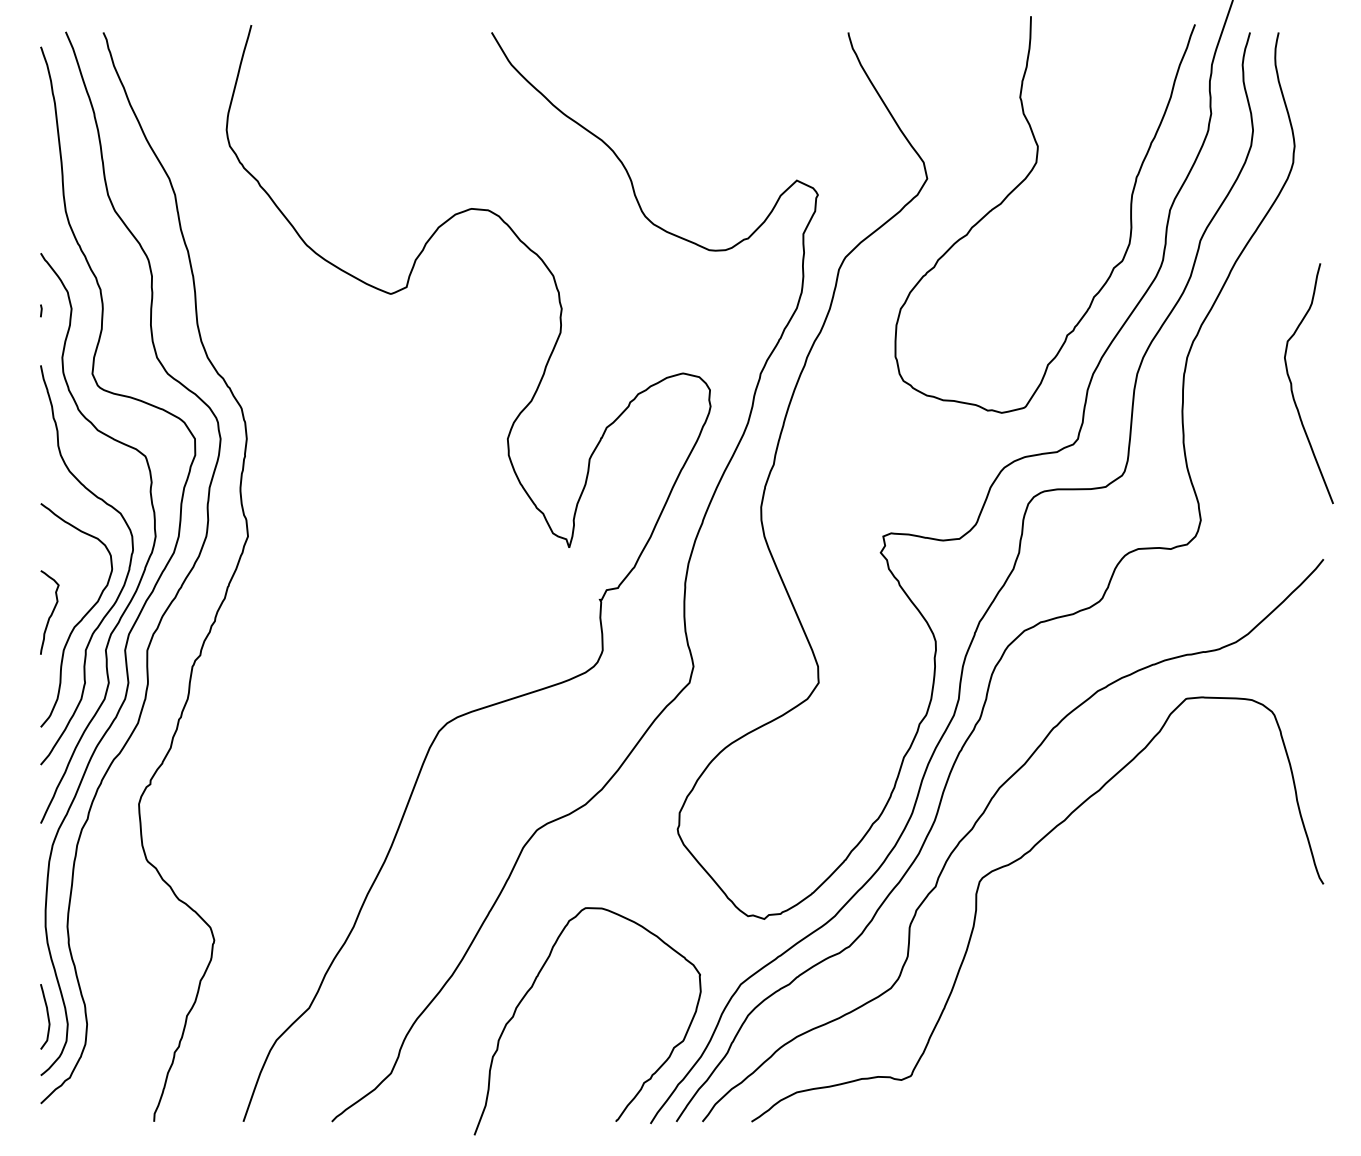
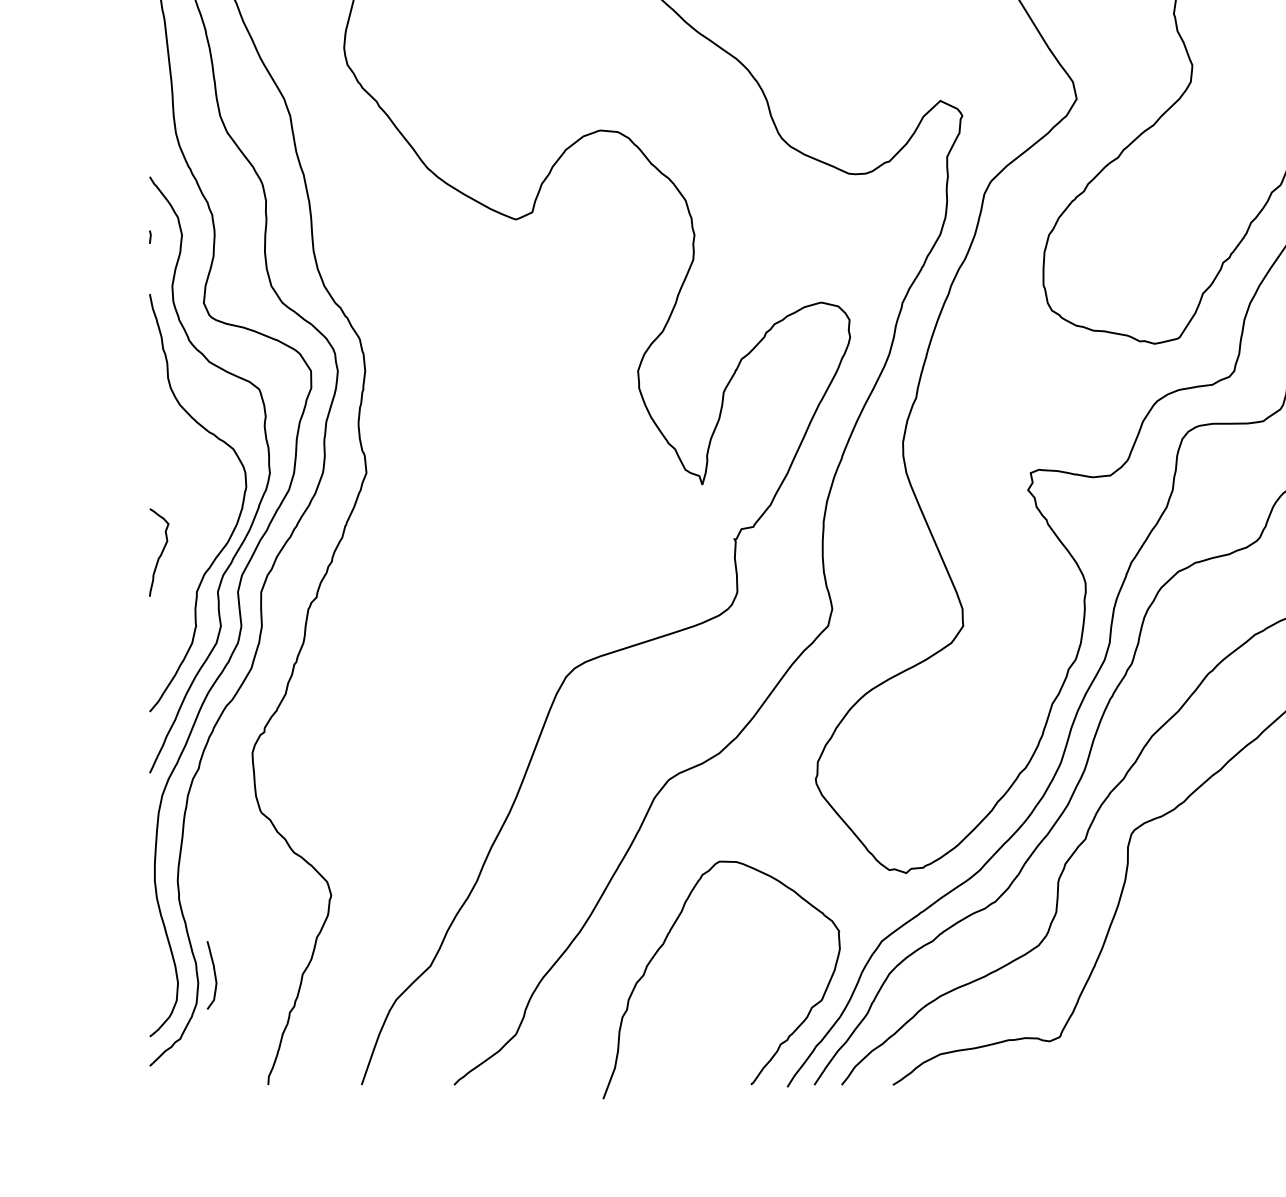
curve: (80, 619) -> (191, 559), removed
curve: (47, 1016) -> (214, 974), moved

